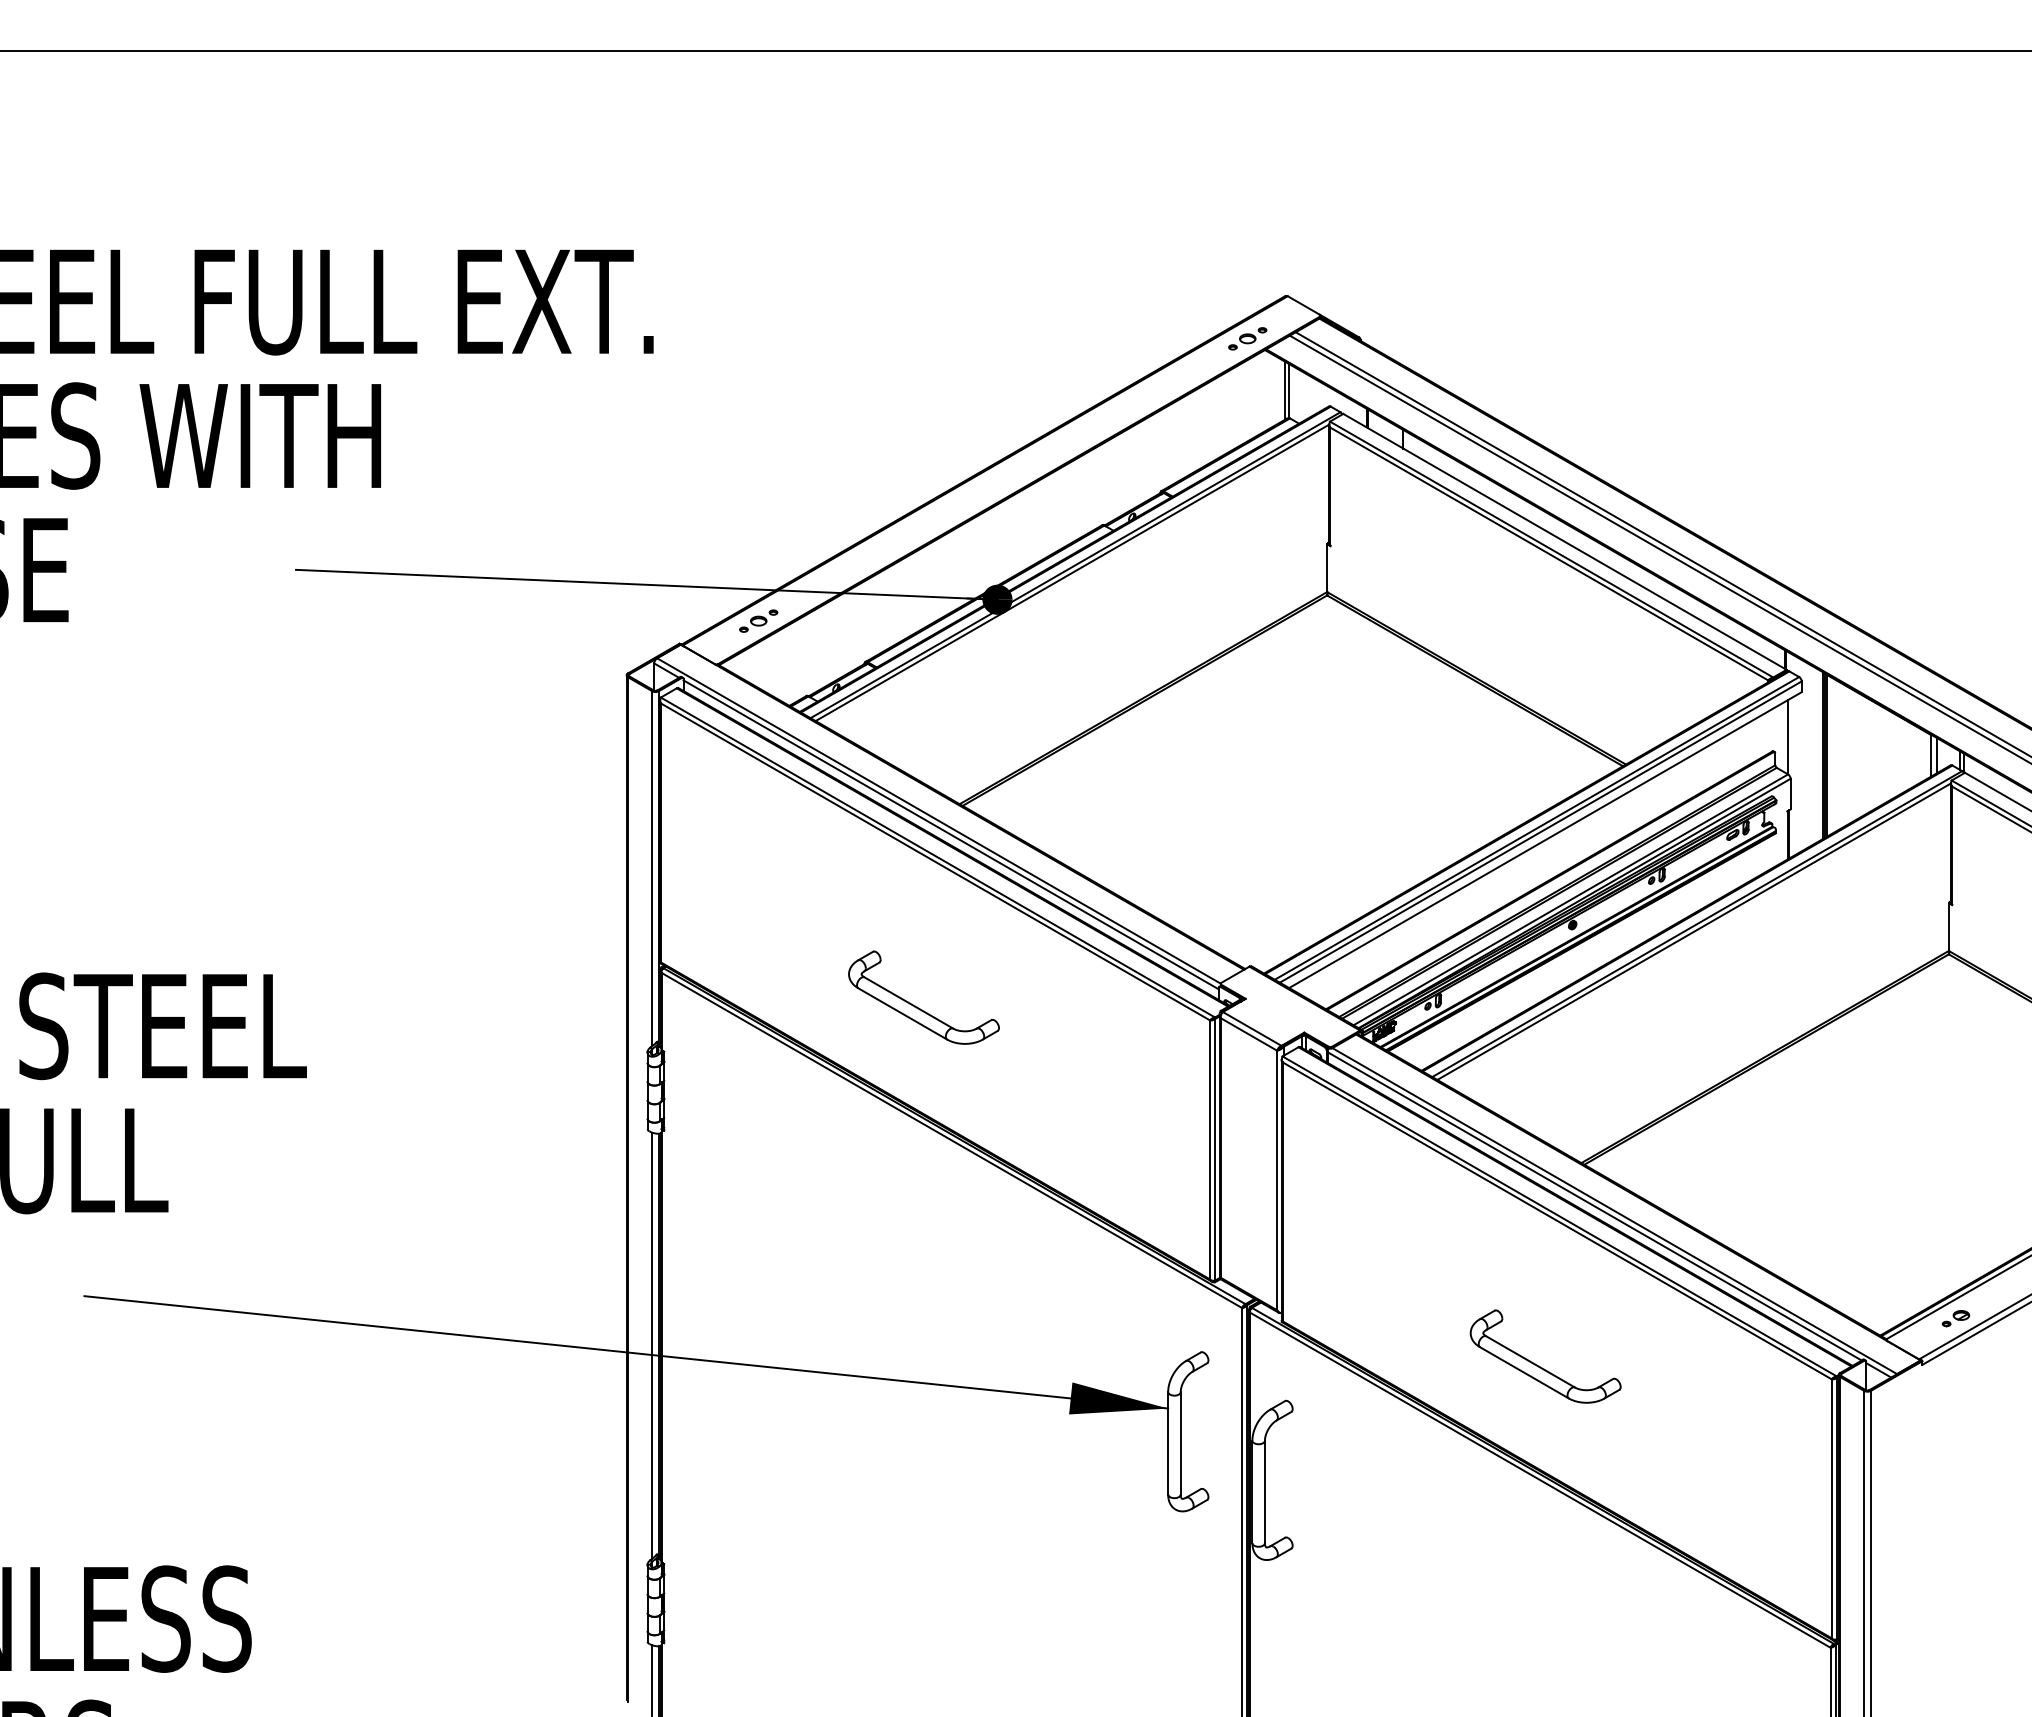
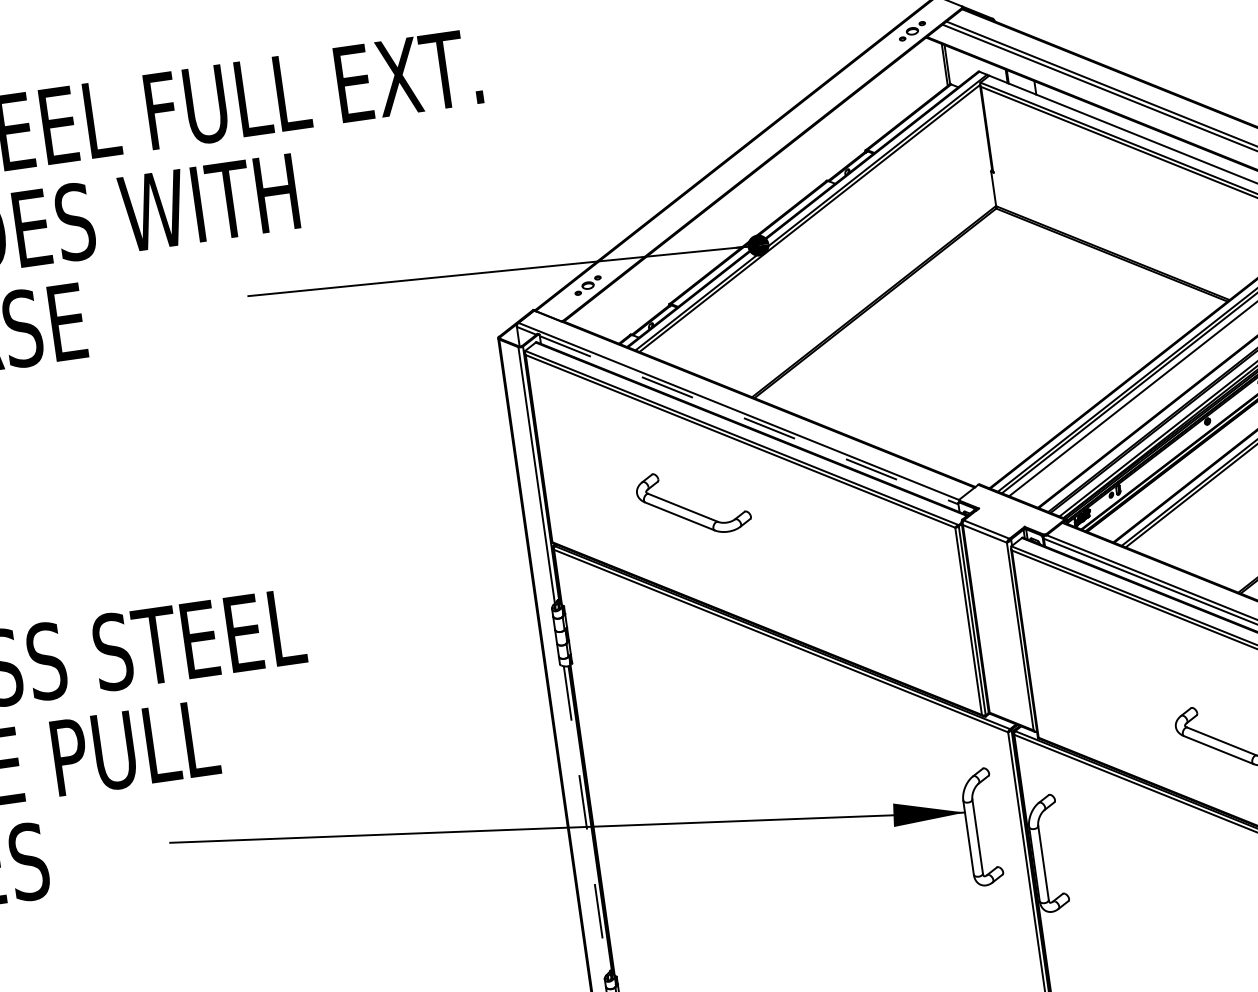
line: (951, 835) -> (749, 420), solid -> dashed
part: (917, 1006) -> (689, 509), moved
line: (652, 1345) -> (585, 820), solid -> dashed

